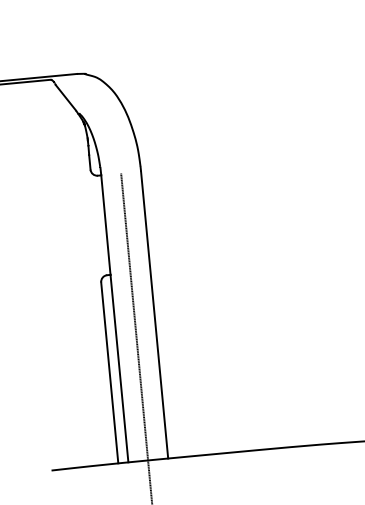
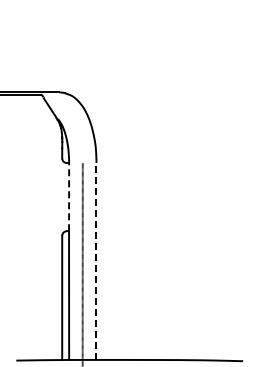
line: (106, 224) -> (69, 196), solid -> dashed
line: (154, 313) -> (96, 260), solid -> dashed

